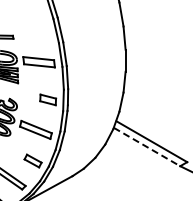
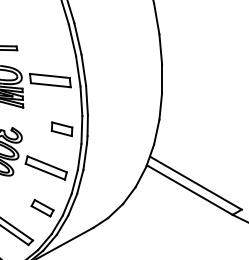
line: (147, 147) -> (190, 190), dashed -> solid

